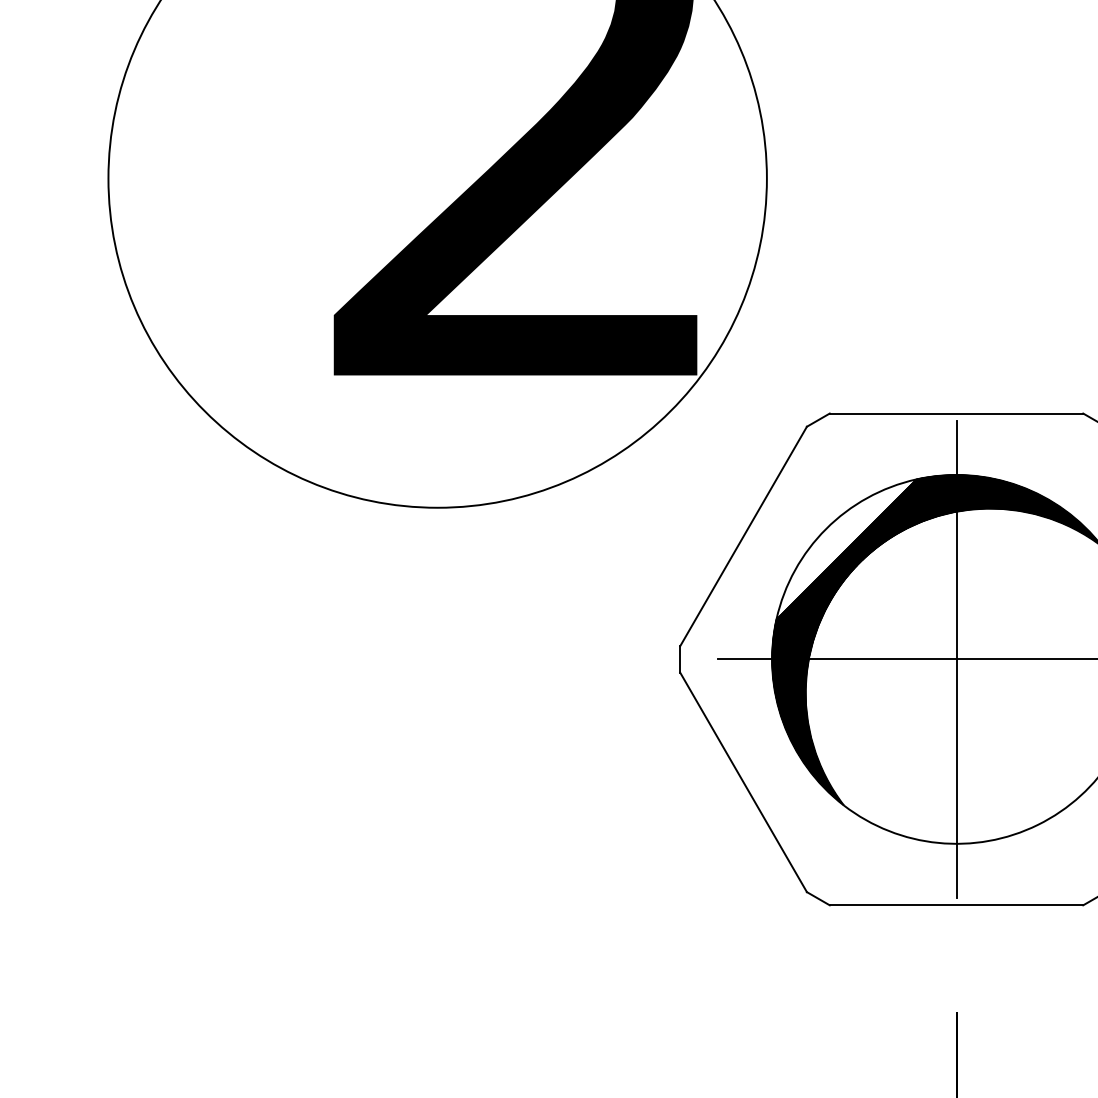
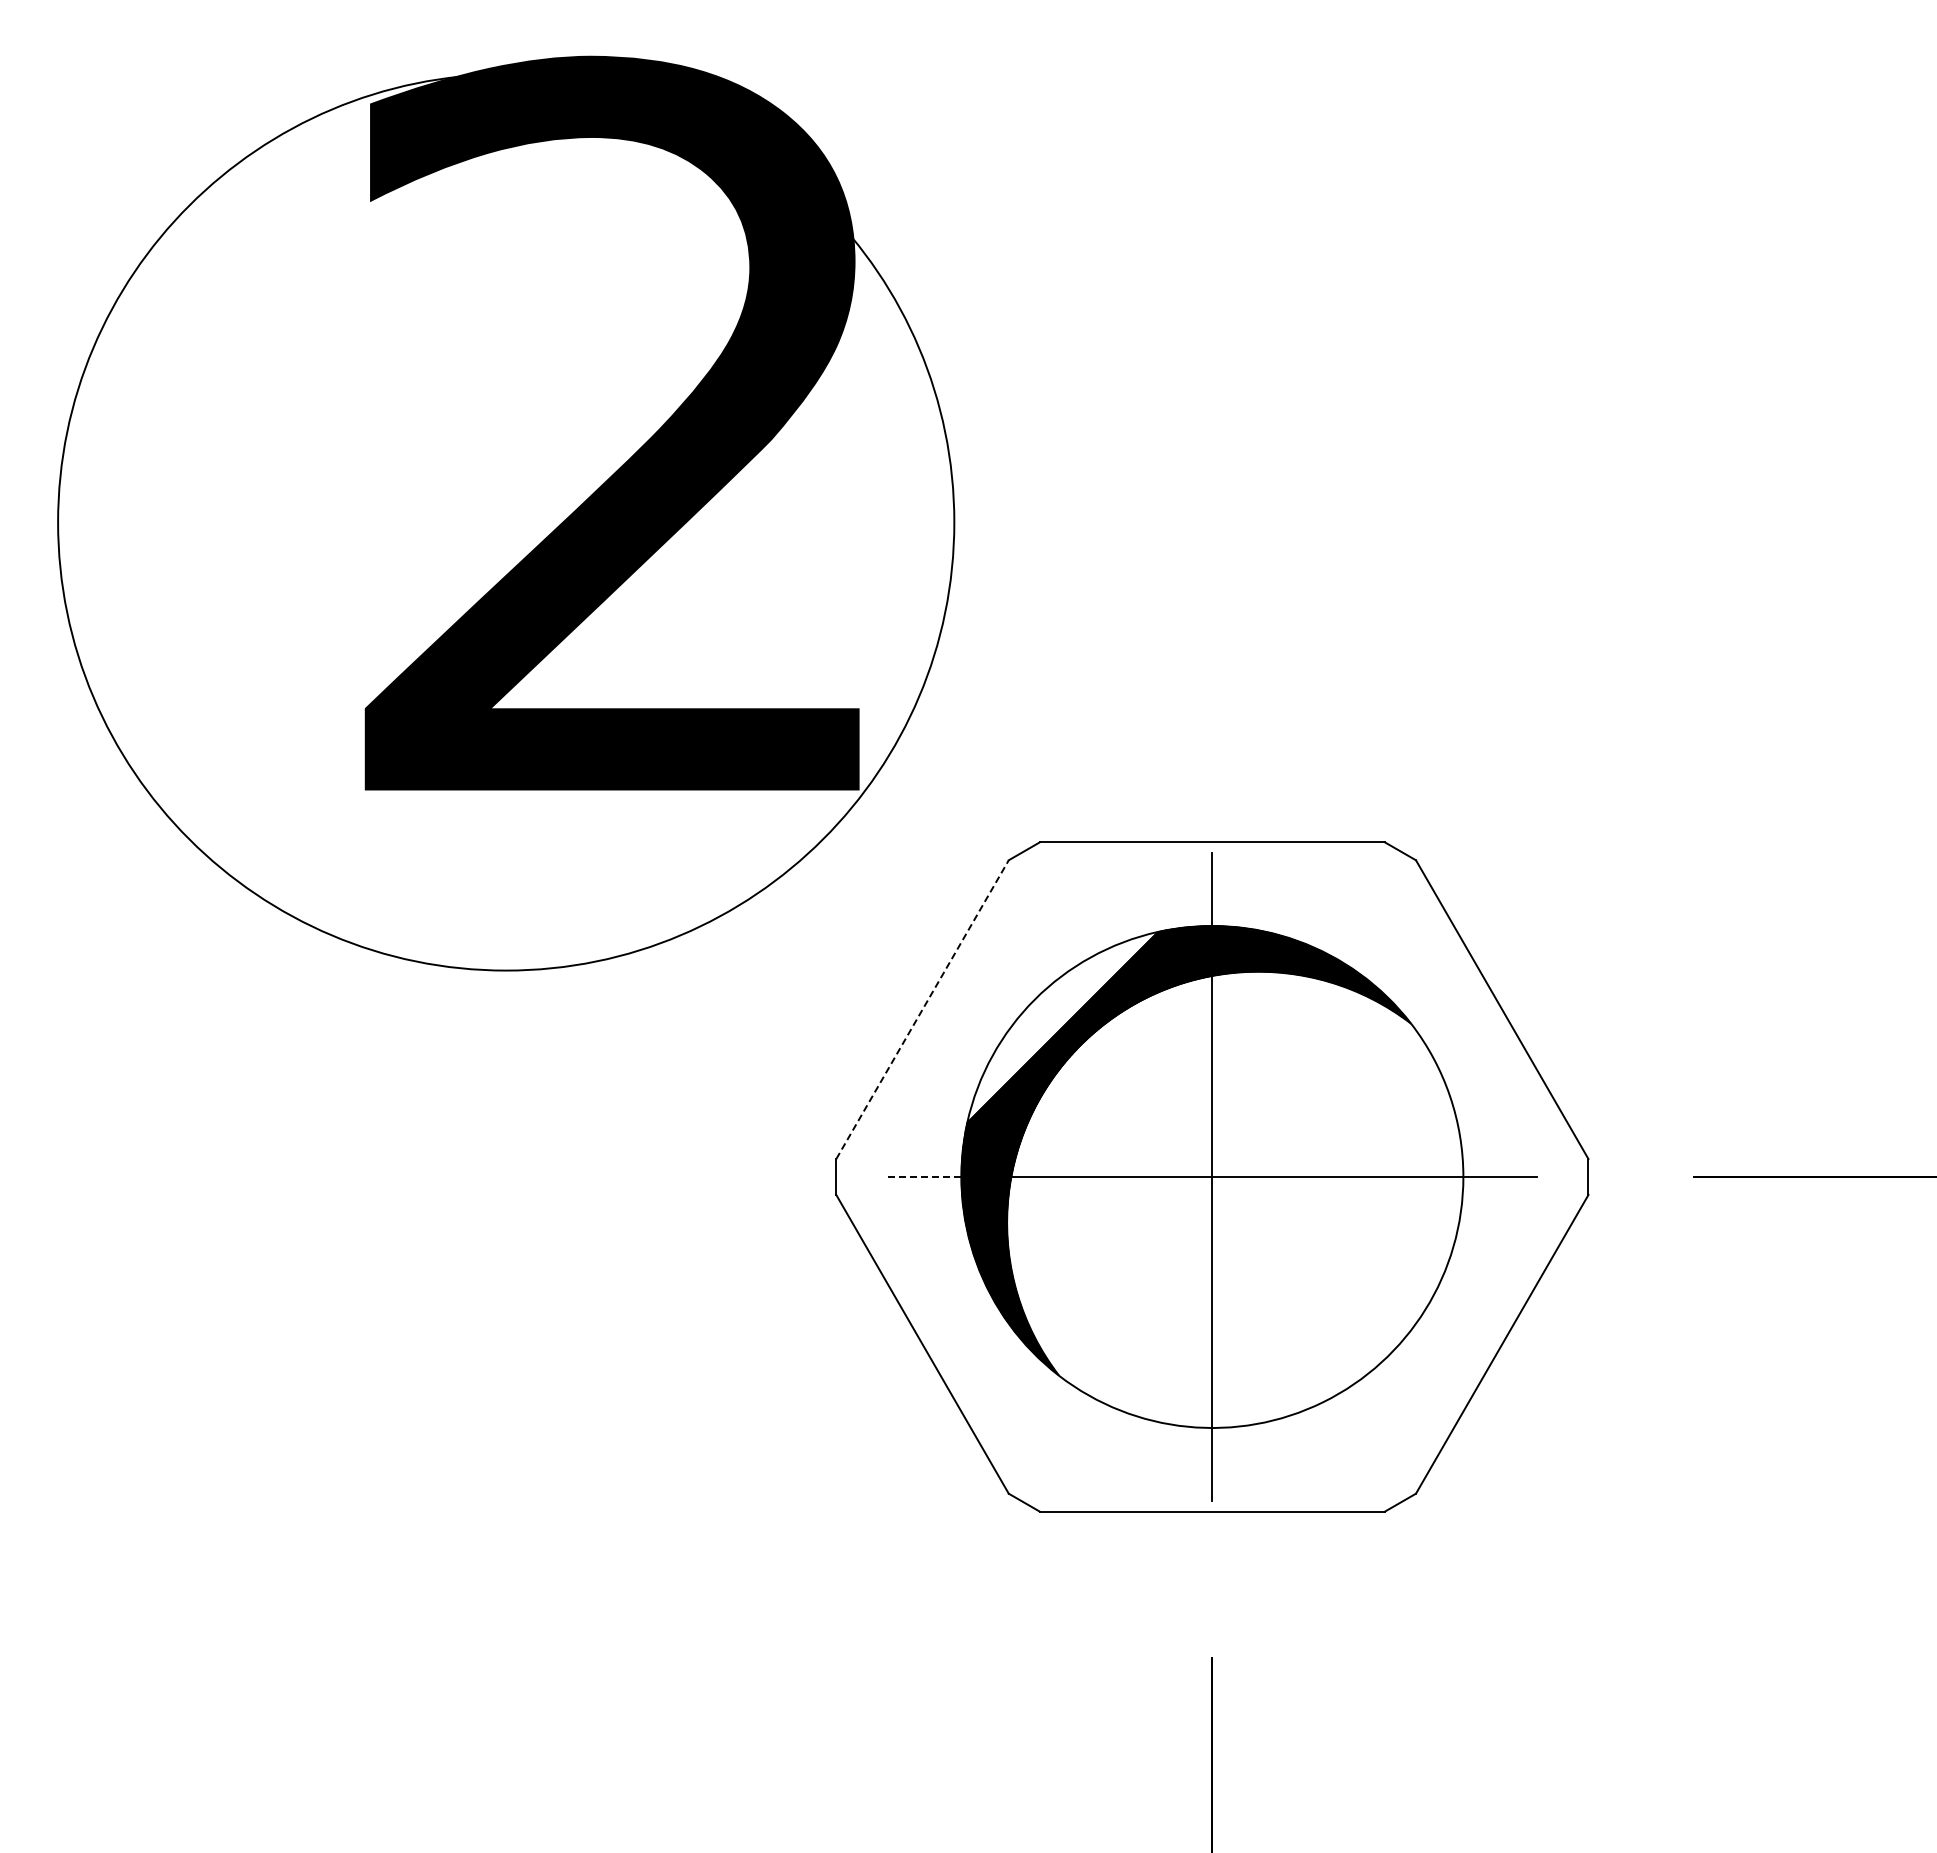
line: (743, 536) -> (922, 1009), solid -> dashed
line: (745, 659) -> (924, 1177), solid -> dashed

